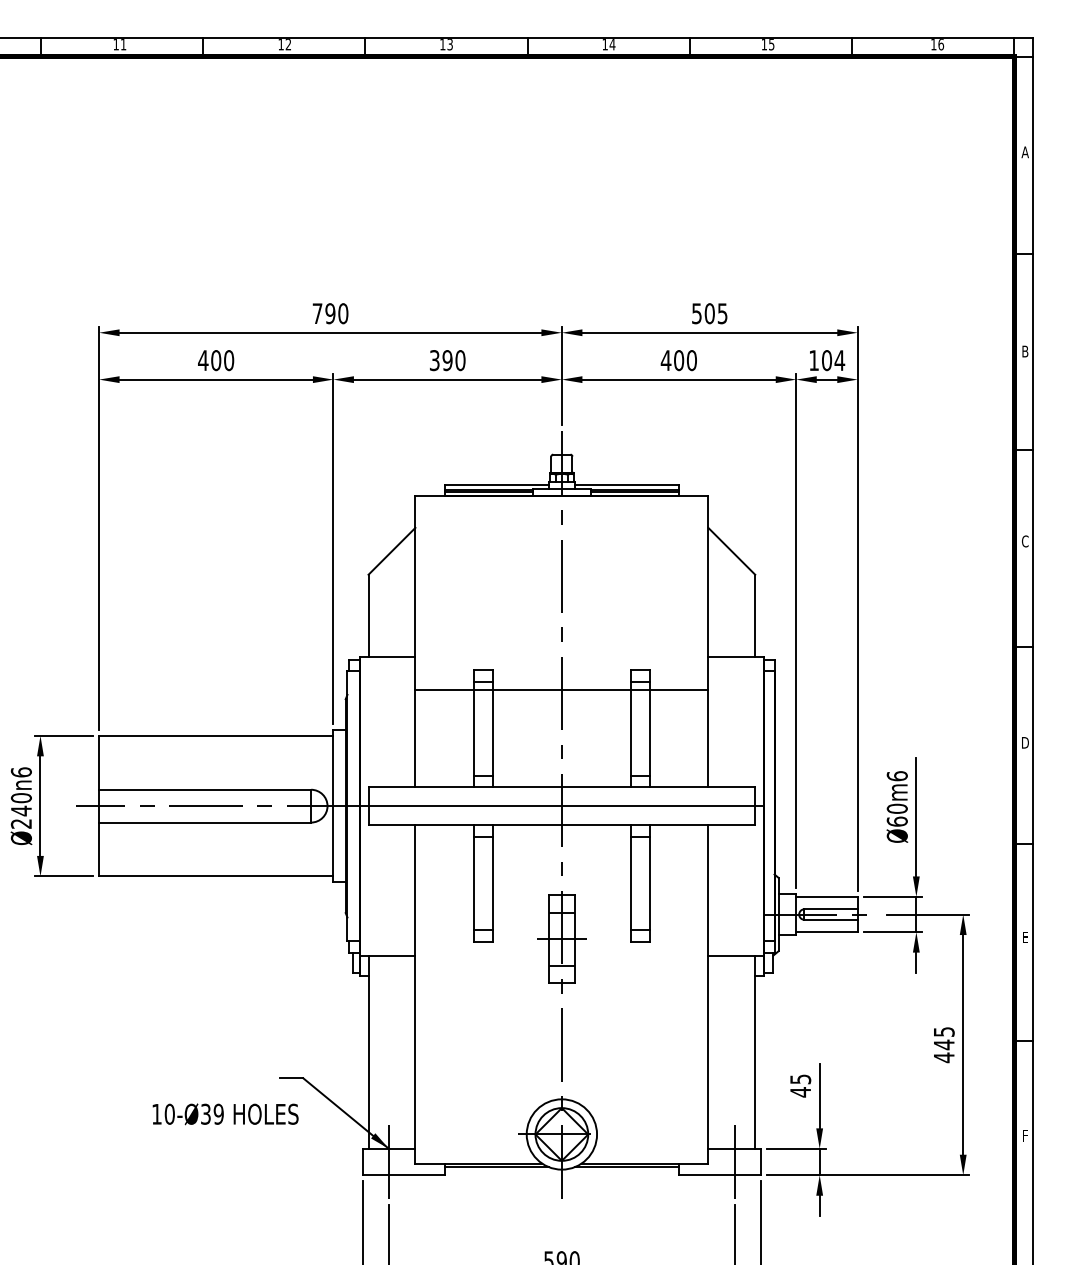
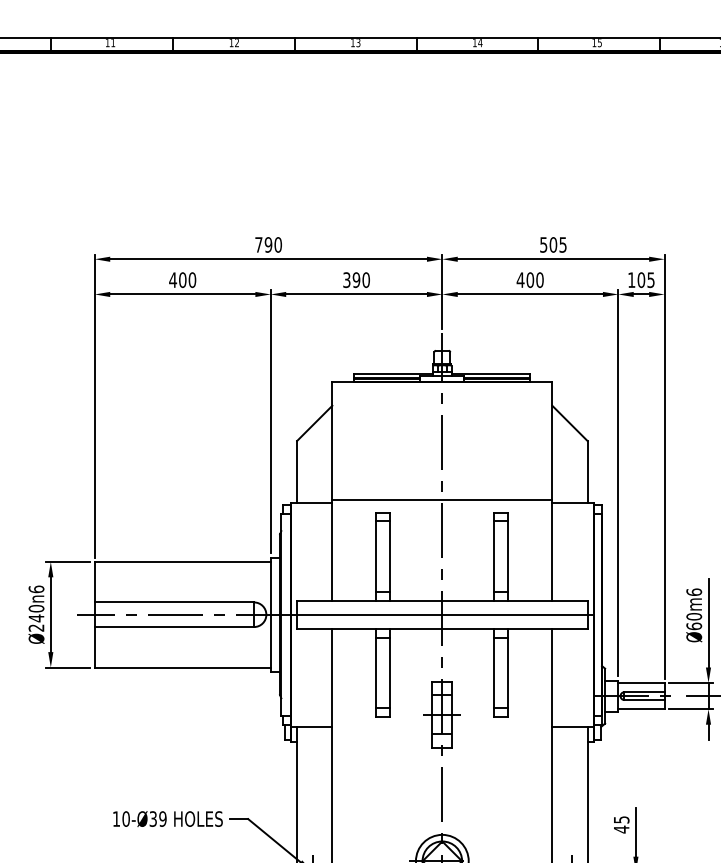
text: (839, 360) -> (650, 280), 104 -> 105
line: (561, 689) -> (442, 499), moved
text: (225, 1114) -> (167, 819), moved

